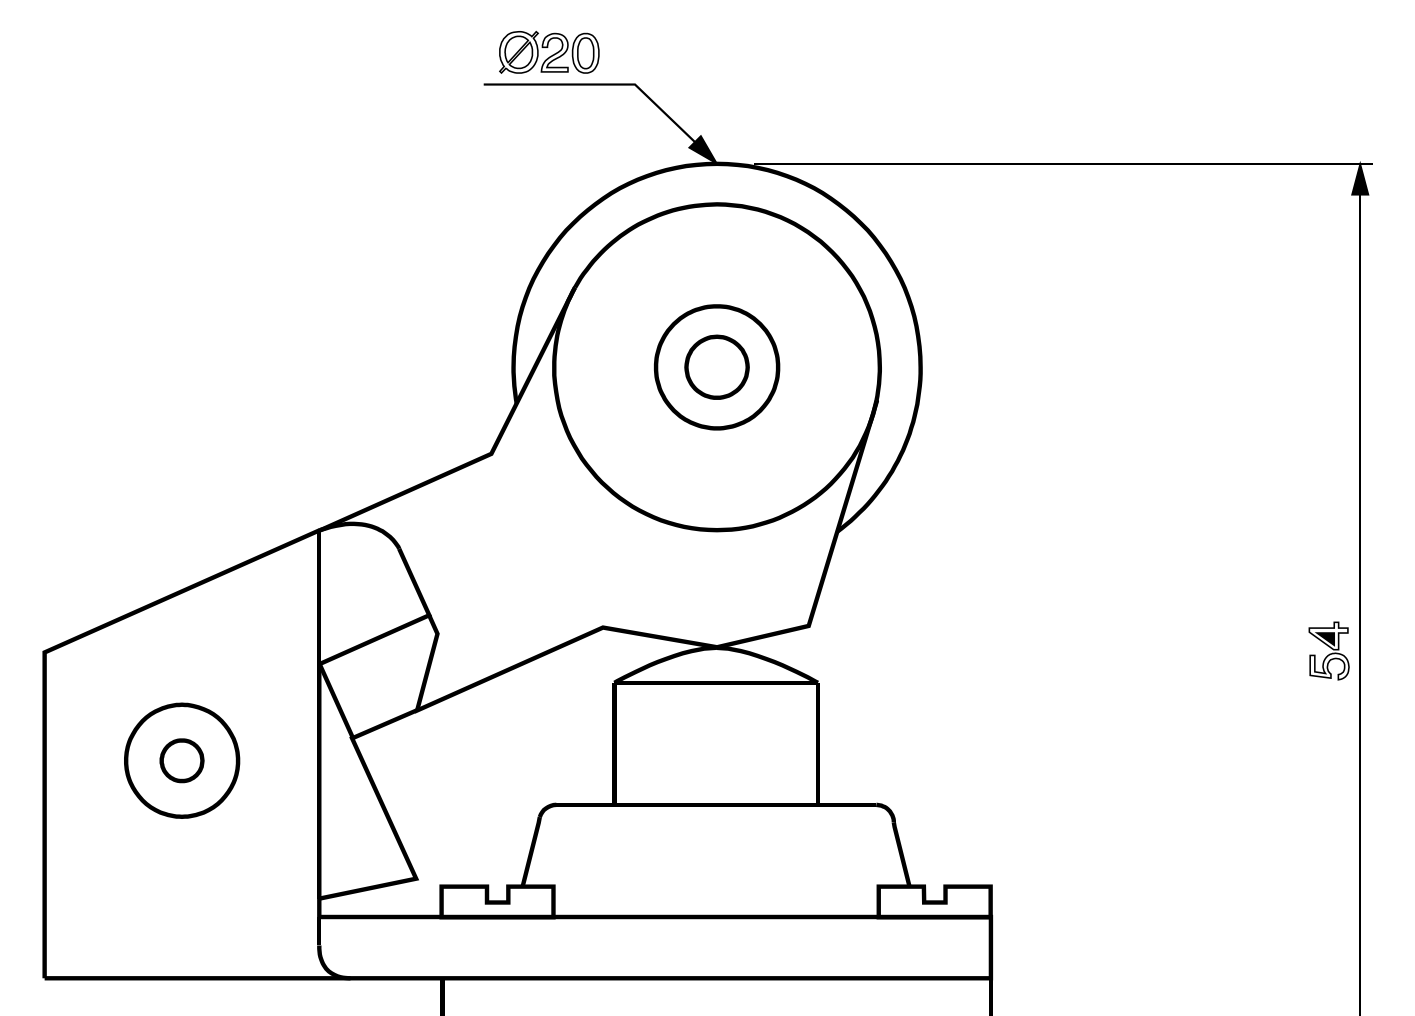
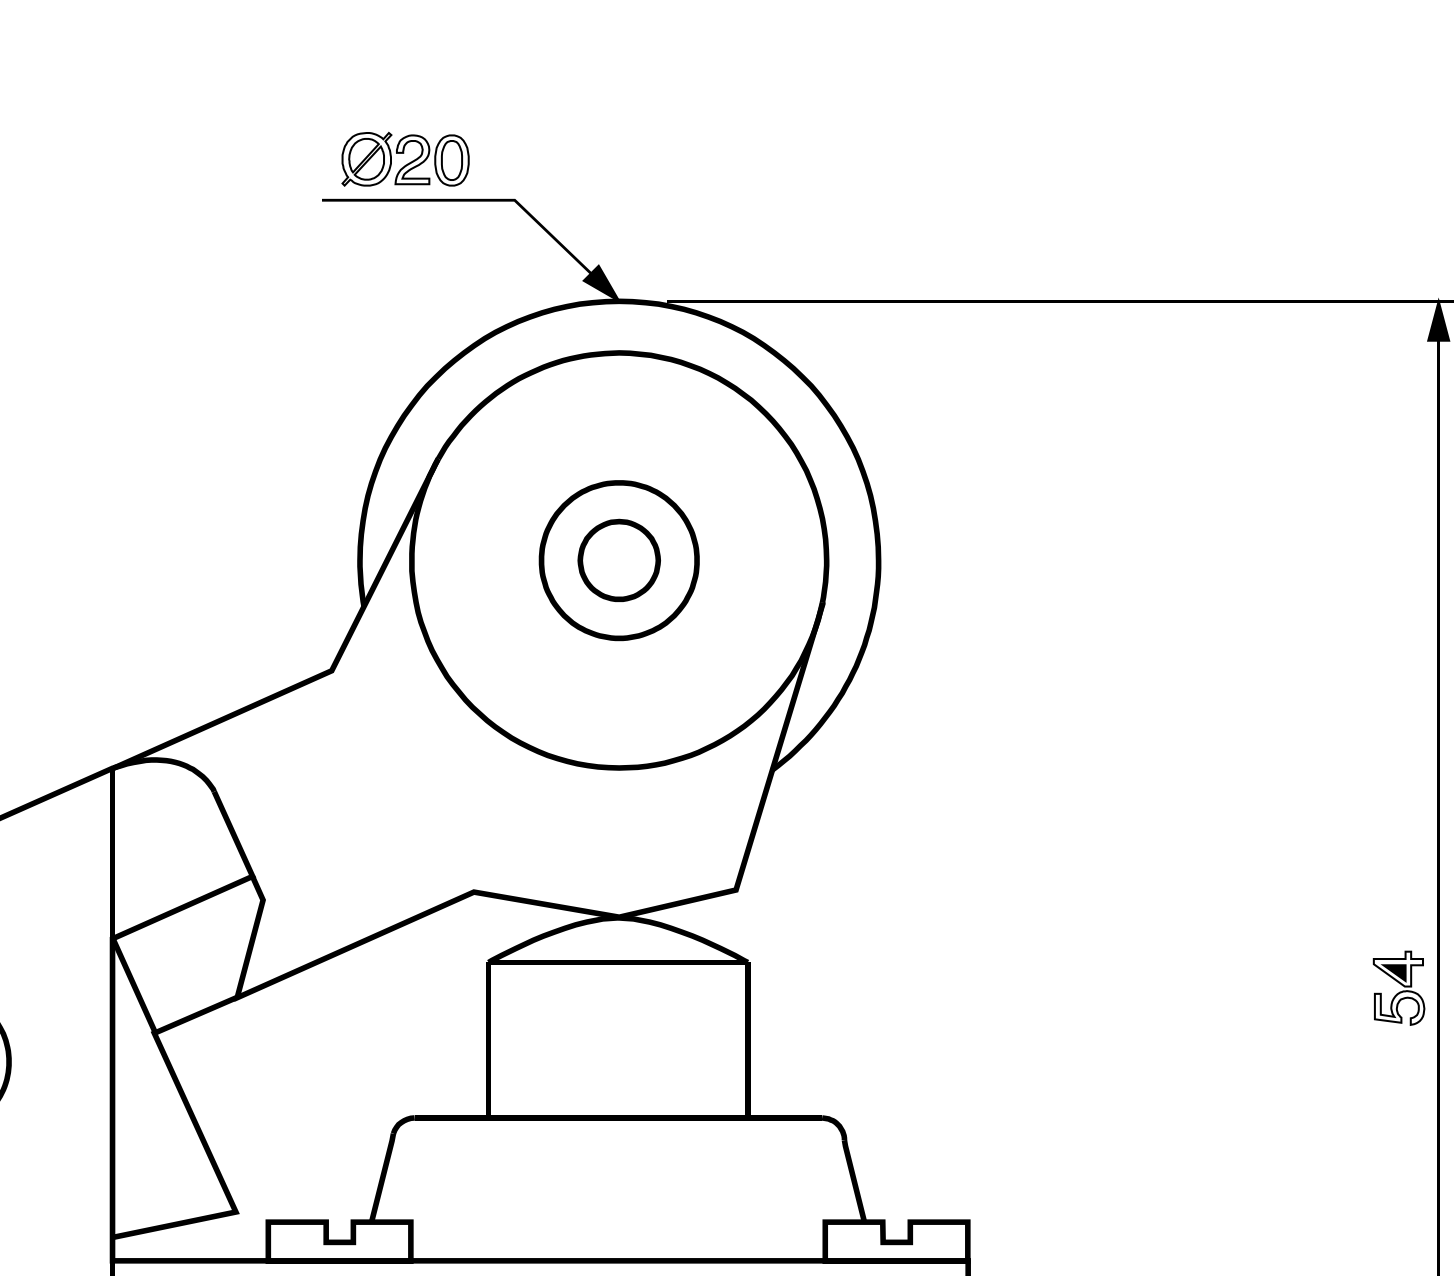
part: (1328, 650) -> (1398, 987), moved

